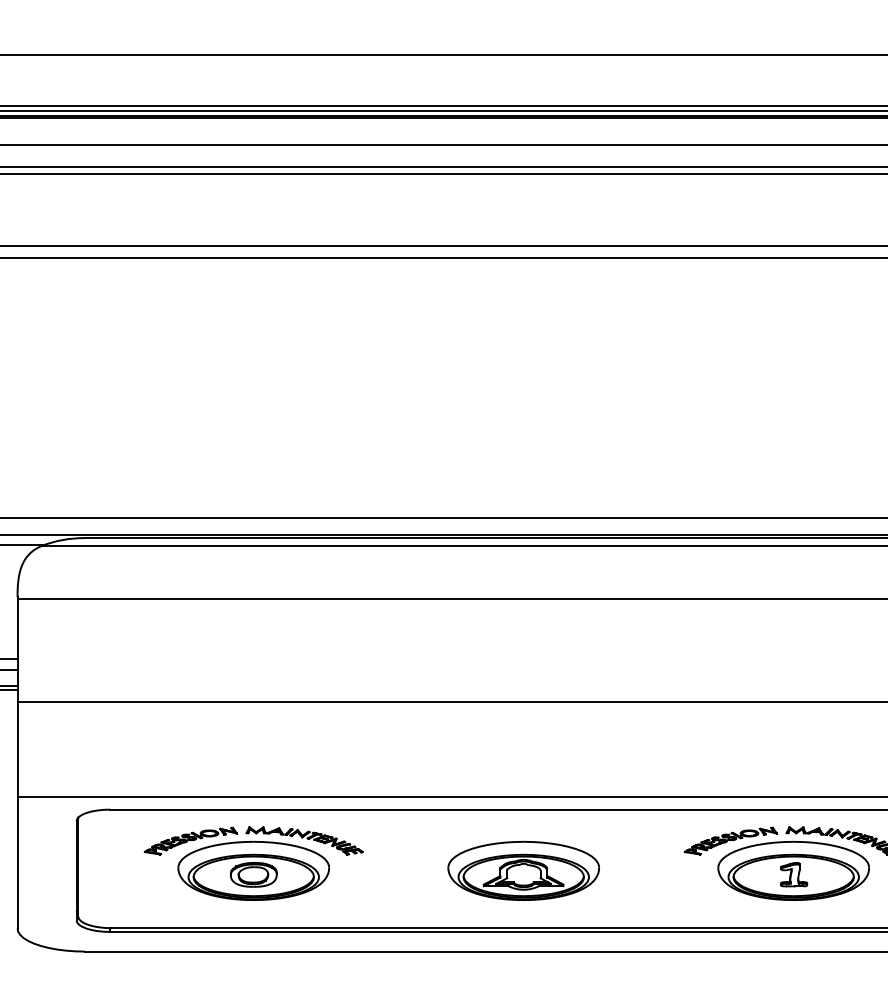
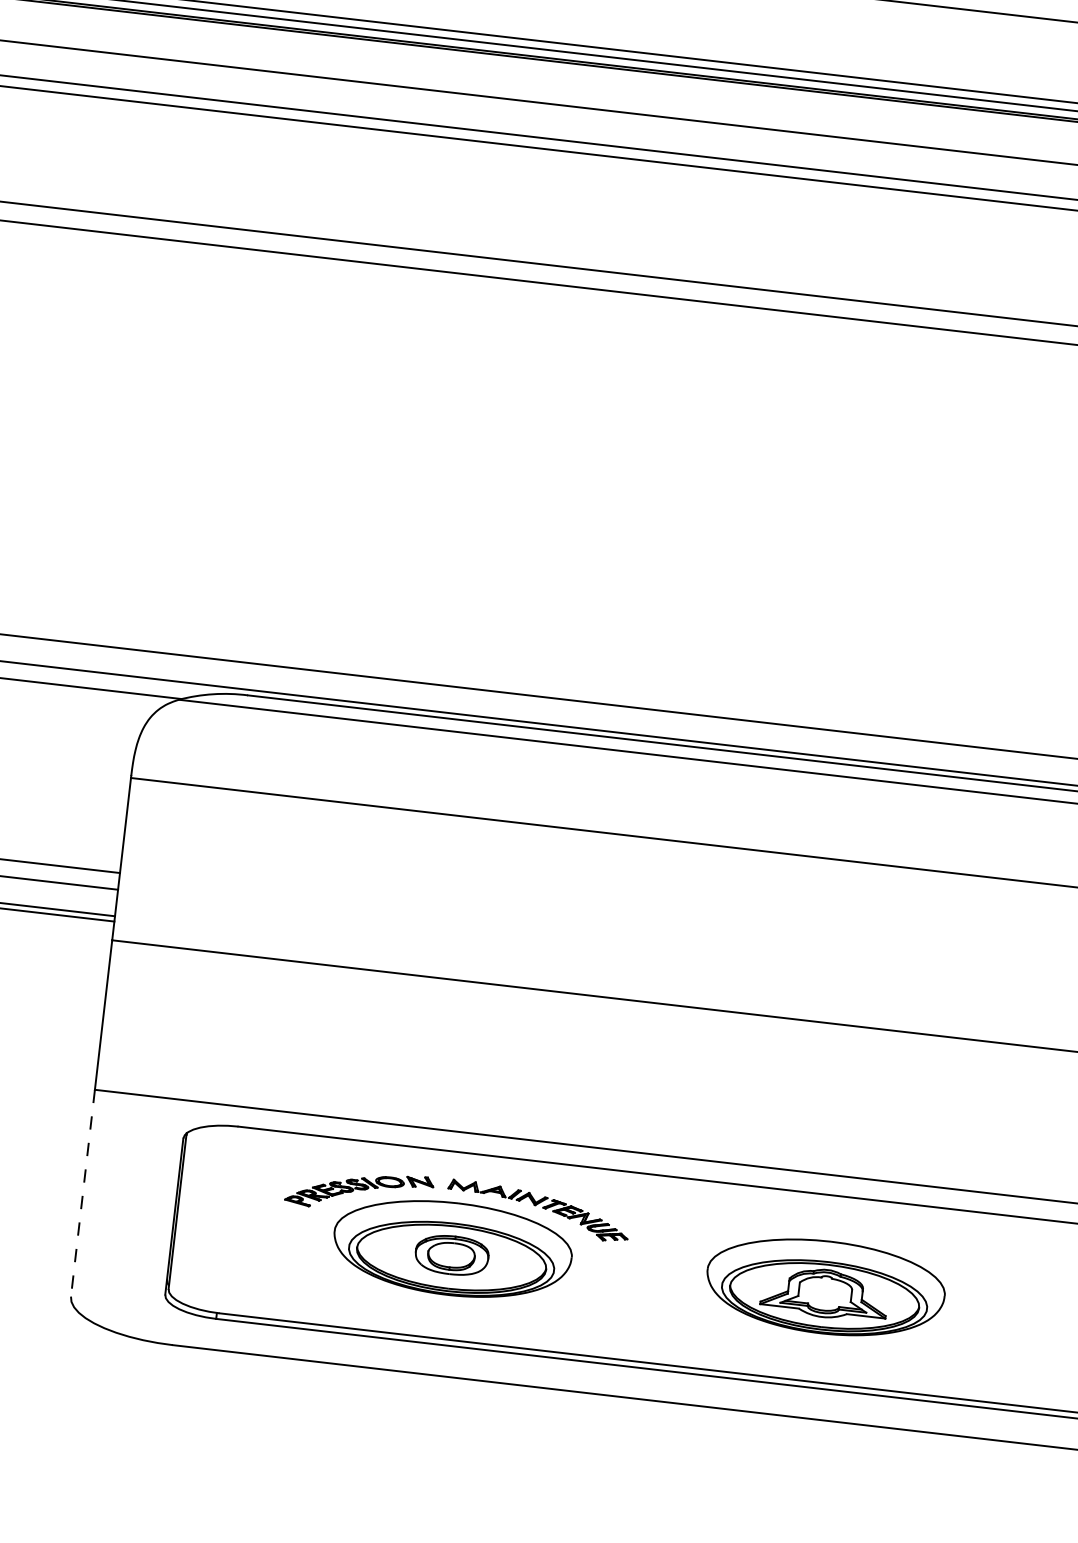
line: (17, 862) -> (82, 1192), solid -> dashed
part: (523, 870) -> (825, 1286), moved

